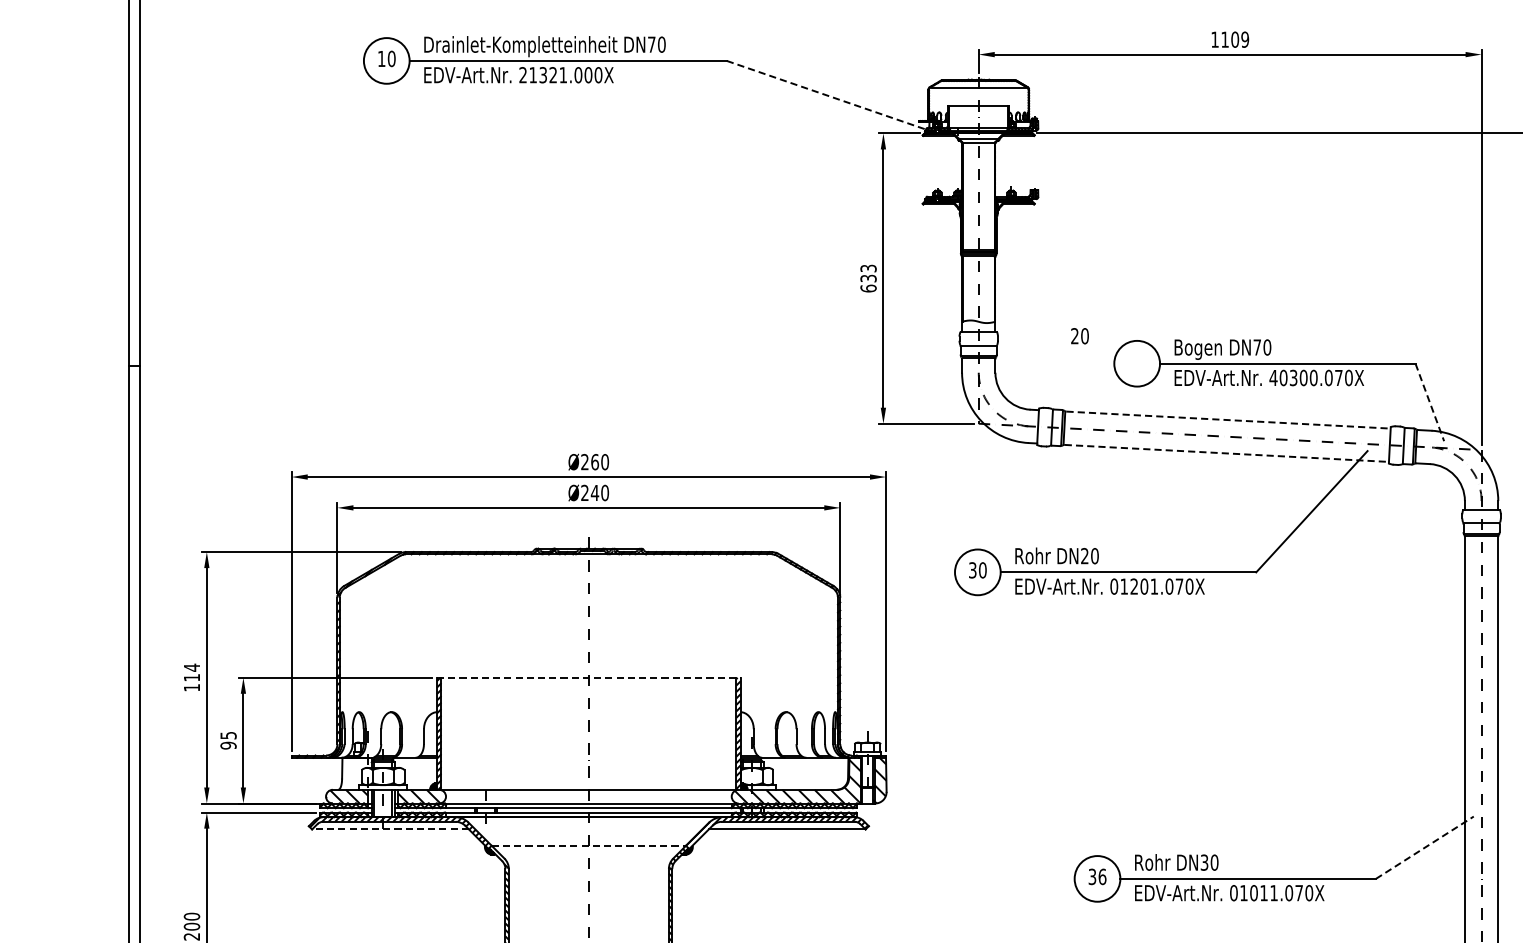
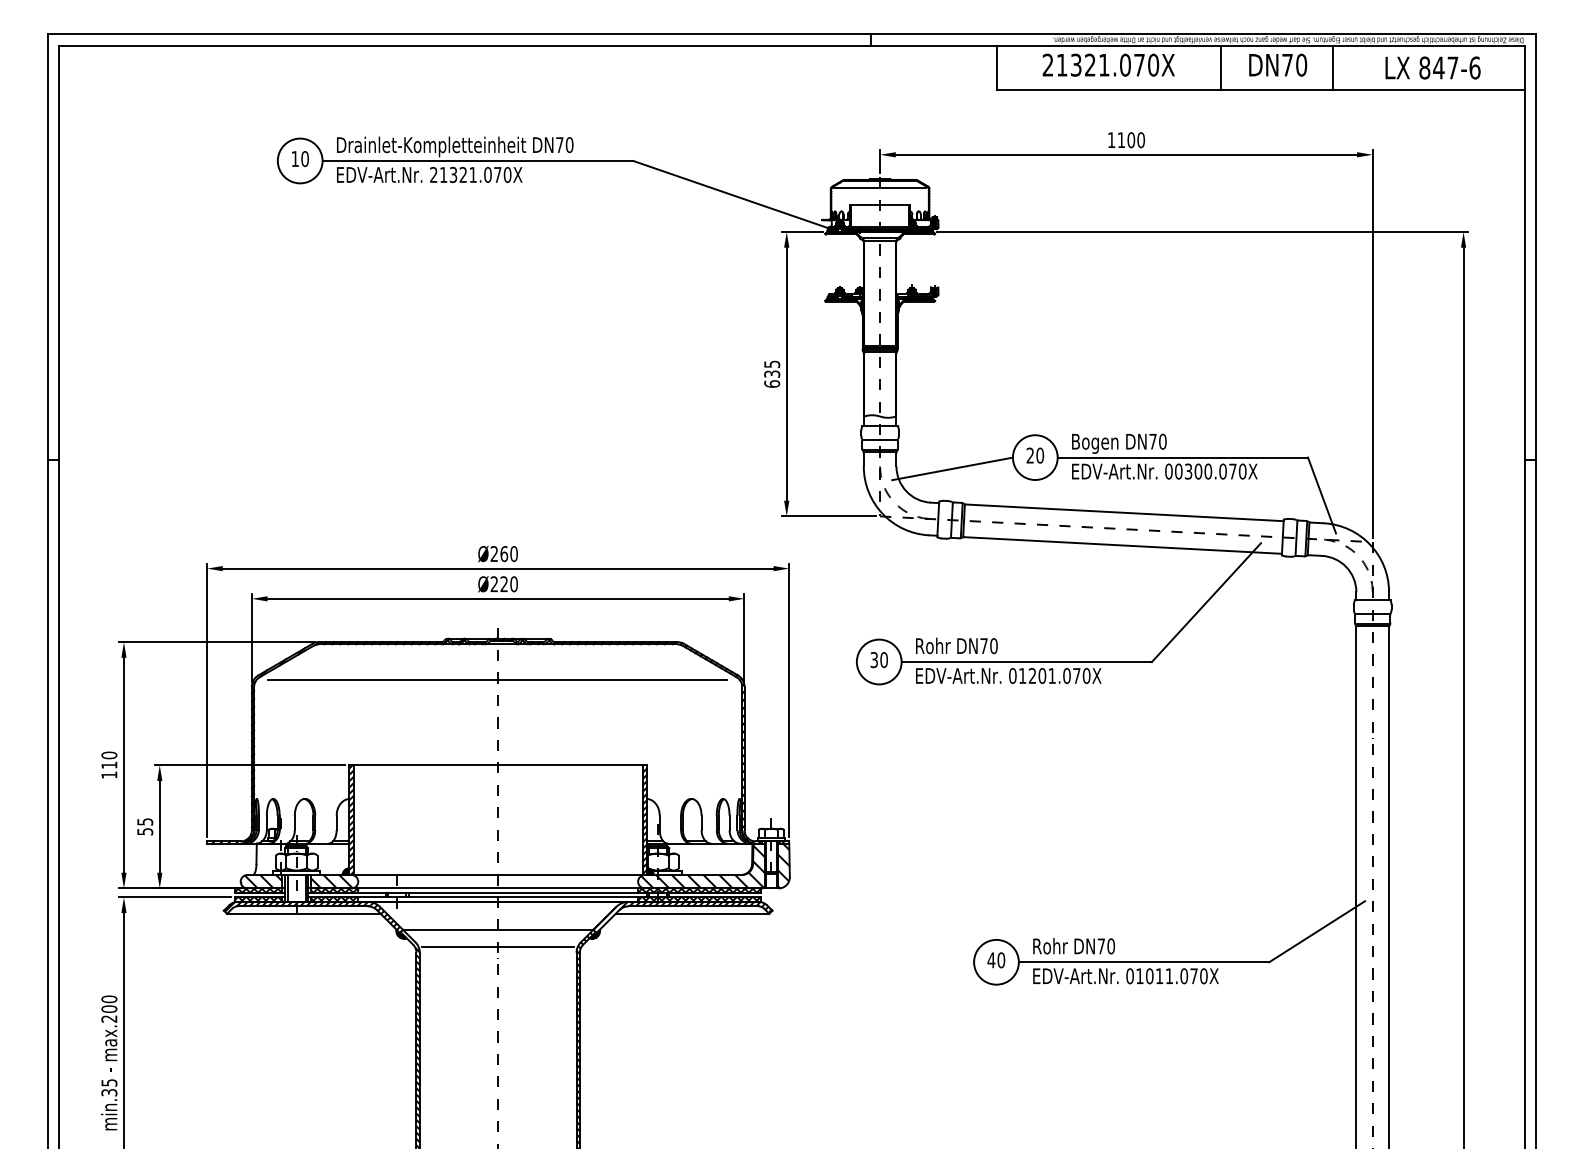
text: (1244, 40) -> (1140, 140), 1109 -> 1100
text: (588, 74) -> (497, 174), 21321.000X -> 21321.070X
line: (829, 96) -> (733, 195), dashed -> solid
text: (867, 267) -> (771, 363), 633 -> 635
text: (1080, 336) -> (1035, 455), moved
line: (1052, 374) -> (952, 468), added
text: (1273, 377) -> (1168, 471), 40300.070X -> 00300.070X
line: (1430, 403) -> (1322, 496), dashed -> solid
line: (1229, 419) -> (1125, 512), dashed -> solid
line: (1227, 453) -> (1123, 545), dashed -> solid
text: (595, 493) -> (504, 584), Ø240 -> Ø220
text: (1084, 555) -> (983, 645), DN20 -> DN70
line: (588, 591) -> (497, 680), added
text: (192, 667) -> (109, 755), 114 -> 110
line: (589, 678) -> (498, 765), dashed -> solid
text: (227, 745) -> (144, 831), 95 -> 55
line: (390, 829) -> (303, 913), dashed -> solid
line: (589, 845) -> (498, 929), dashed -> solid
line: (1425, 847) -> (1317, 931), dashed -> solid
text: (1203, 862) -> (1100, 946), DN30 -> DN70
line: (589, 863) -> (498, 947), added
text: (1097, 877) -> (996, 960), 36 -> 40

